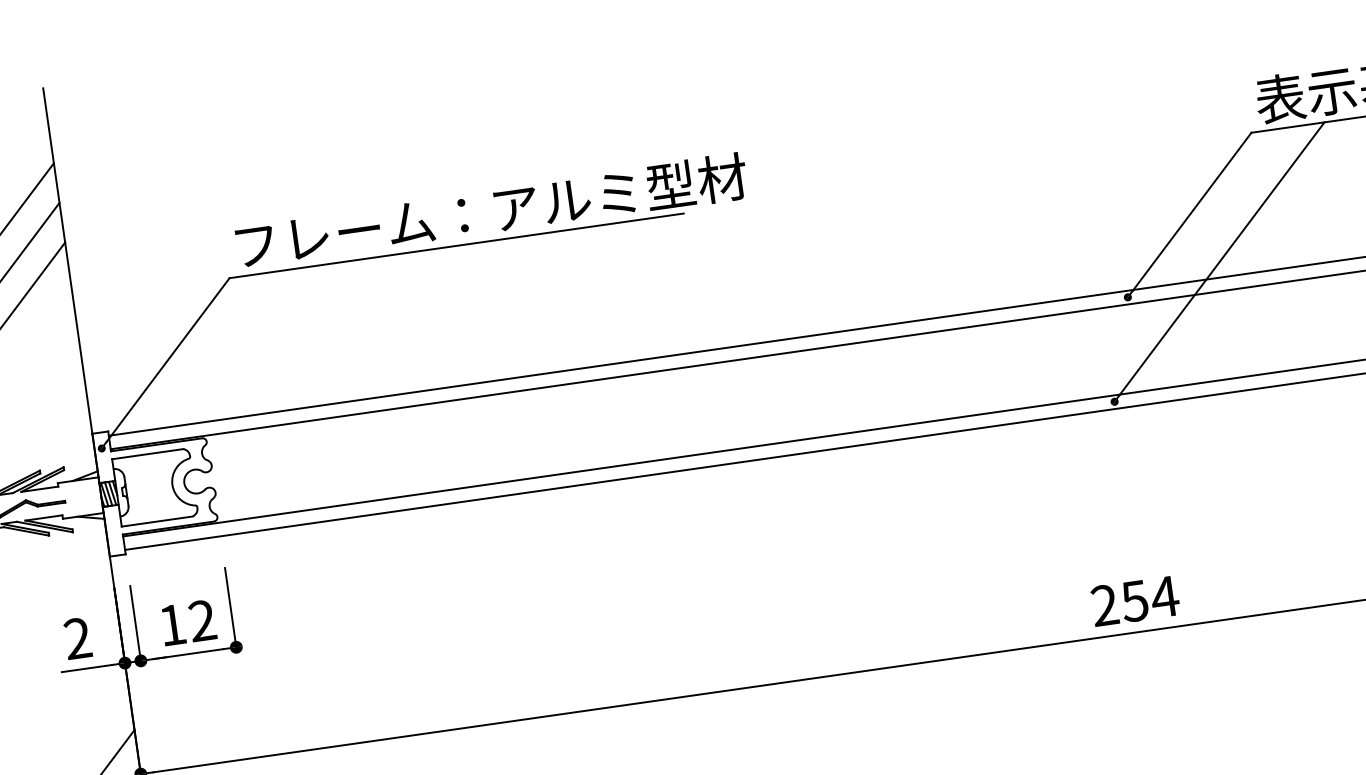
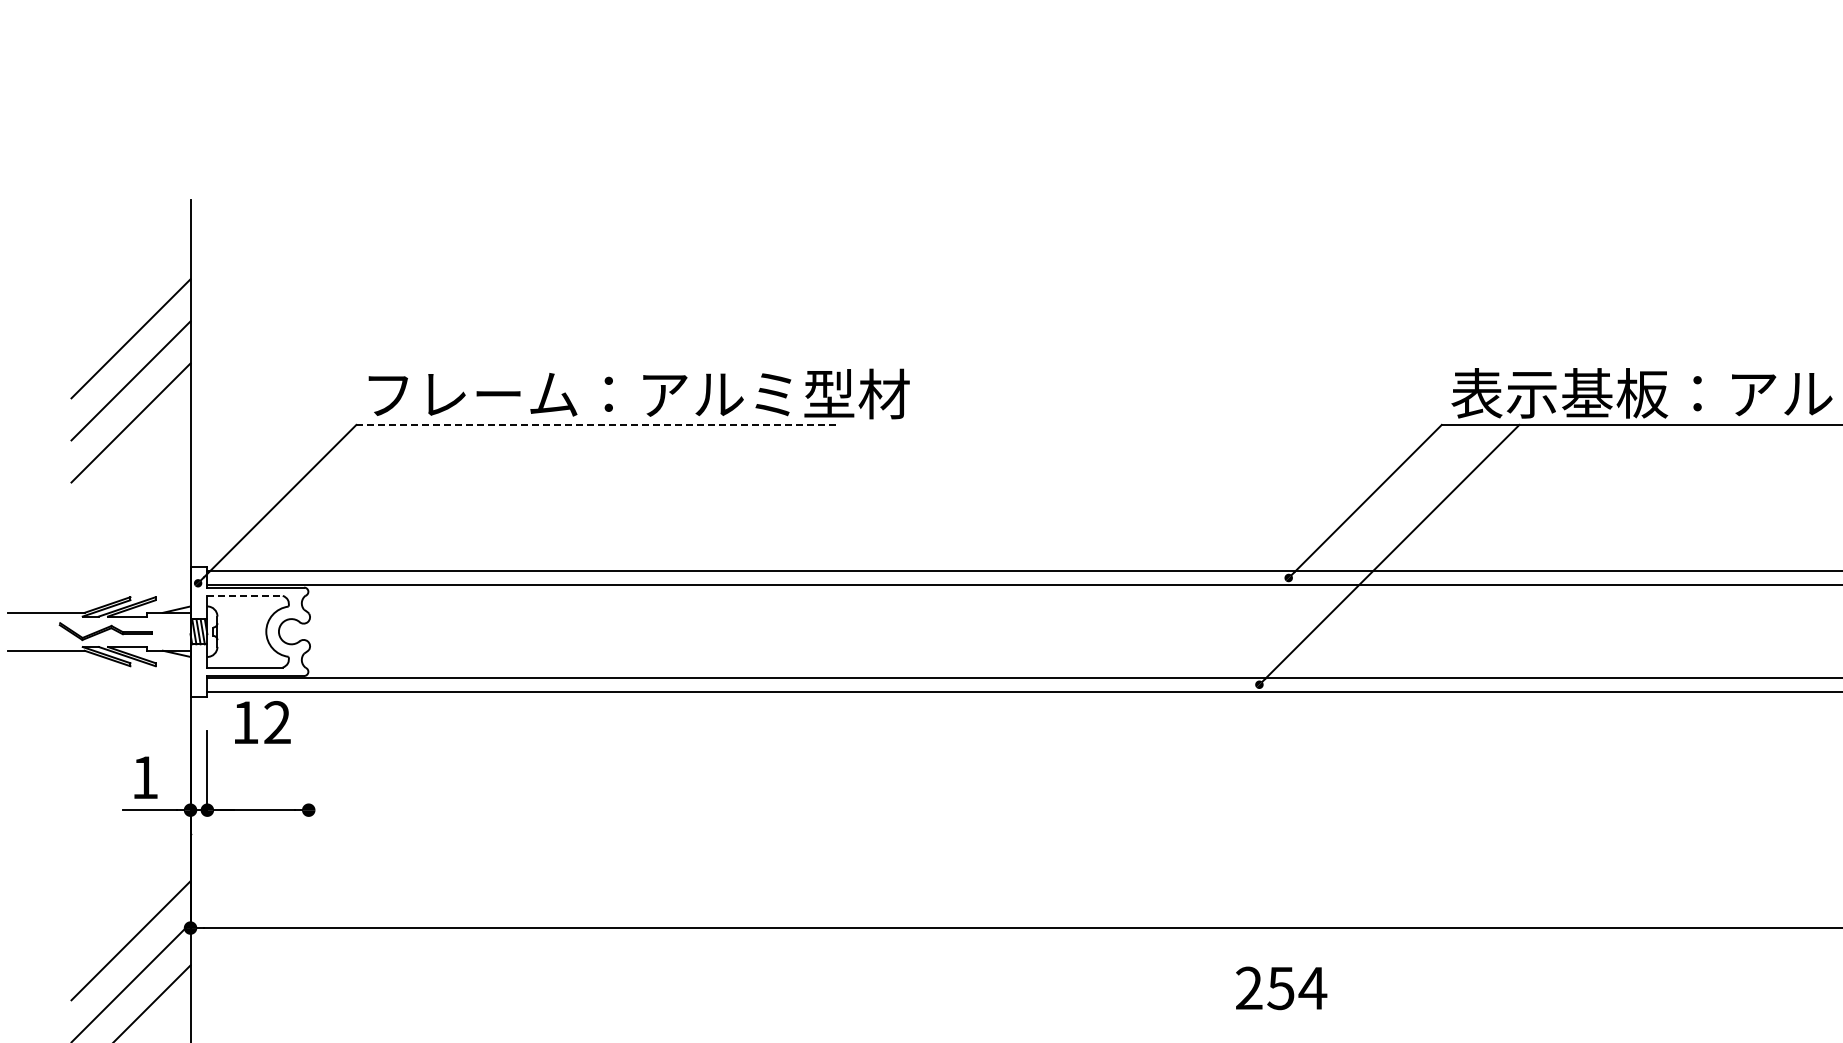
line: (457, 245) -> (598, 424), solid -> dashed
line: (148, 454) -> (245, 596), solid -> dashed
text: (1135, 601) -> (1281, 988), moved
line: (230, 608) -> (308, 768), removed
text: (188, 622) -> (262, 722), moved
text: (78, 638) -> (145, 777), 2 -> 1

